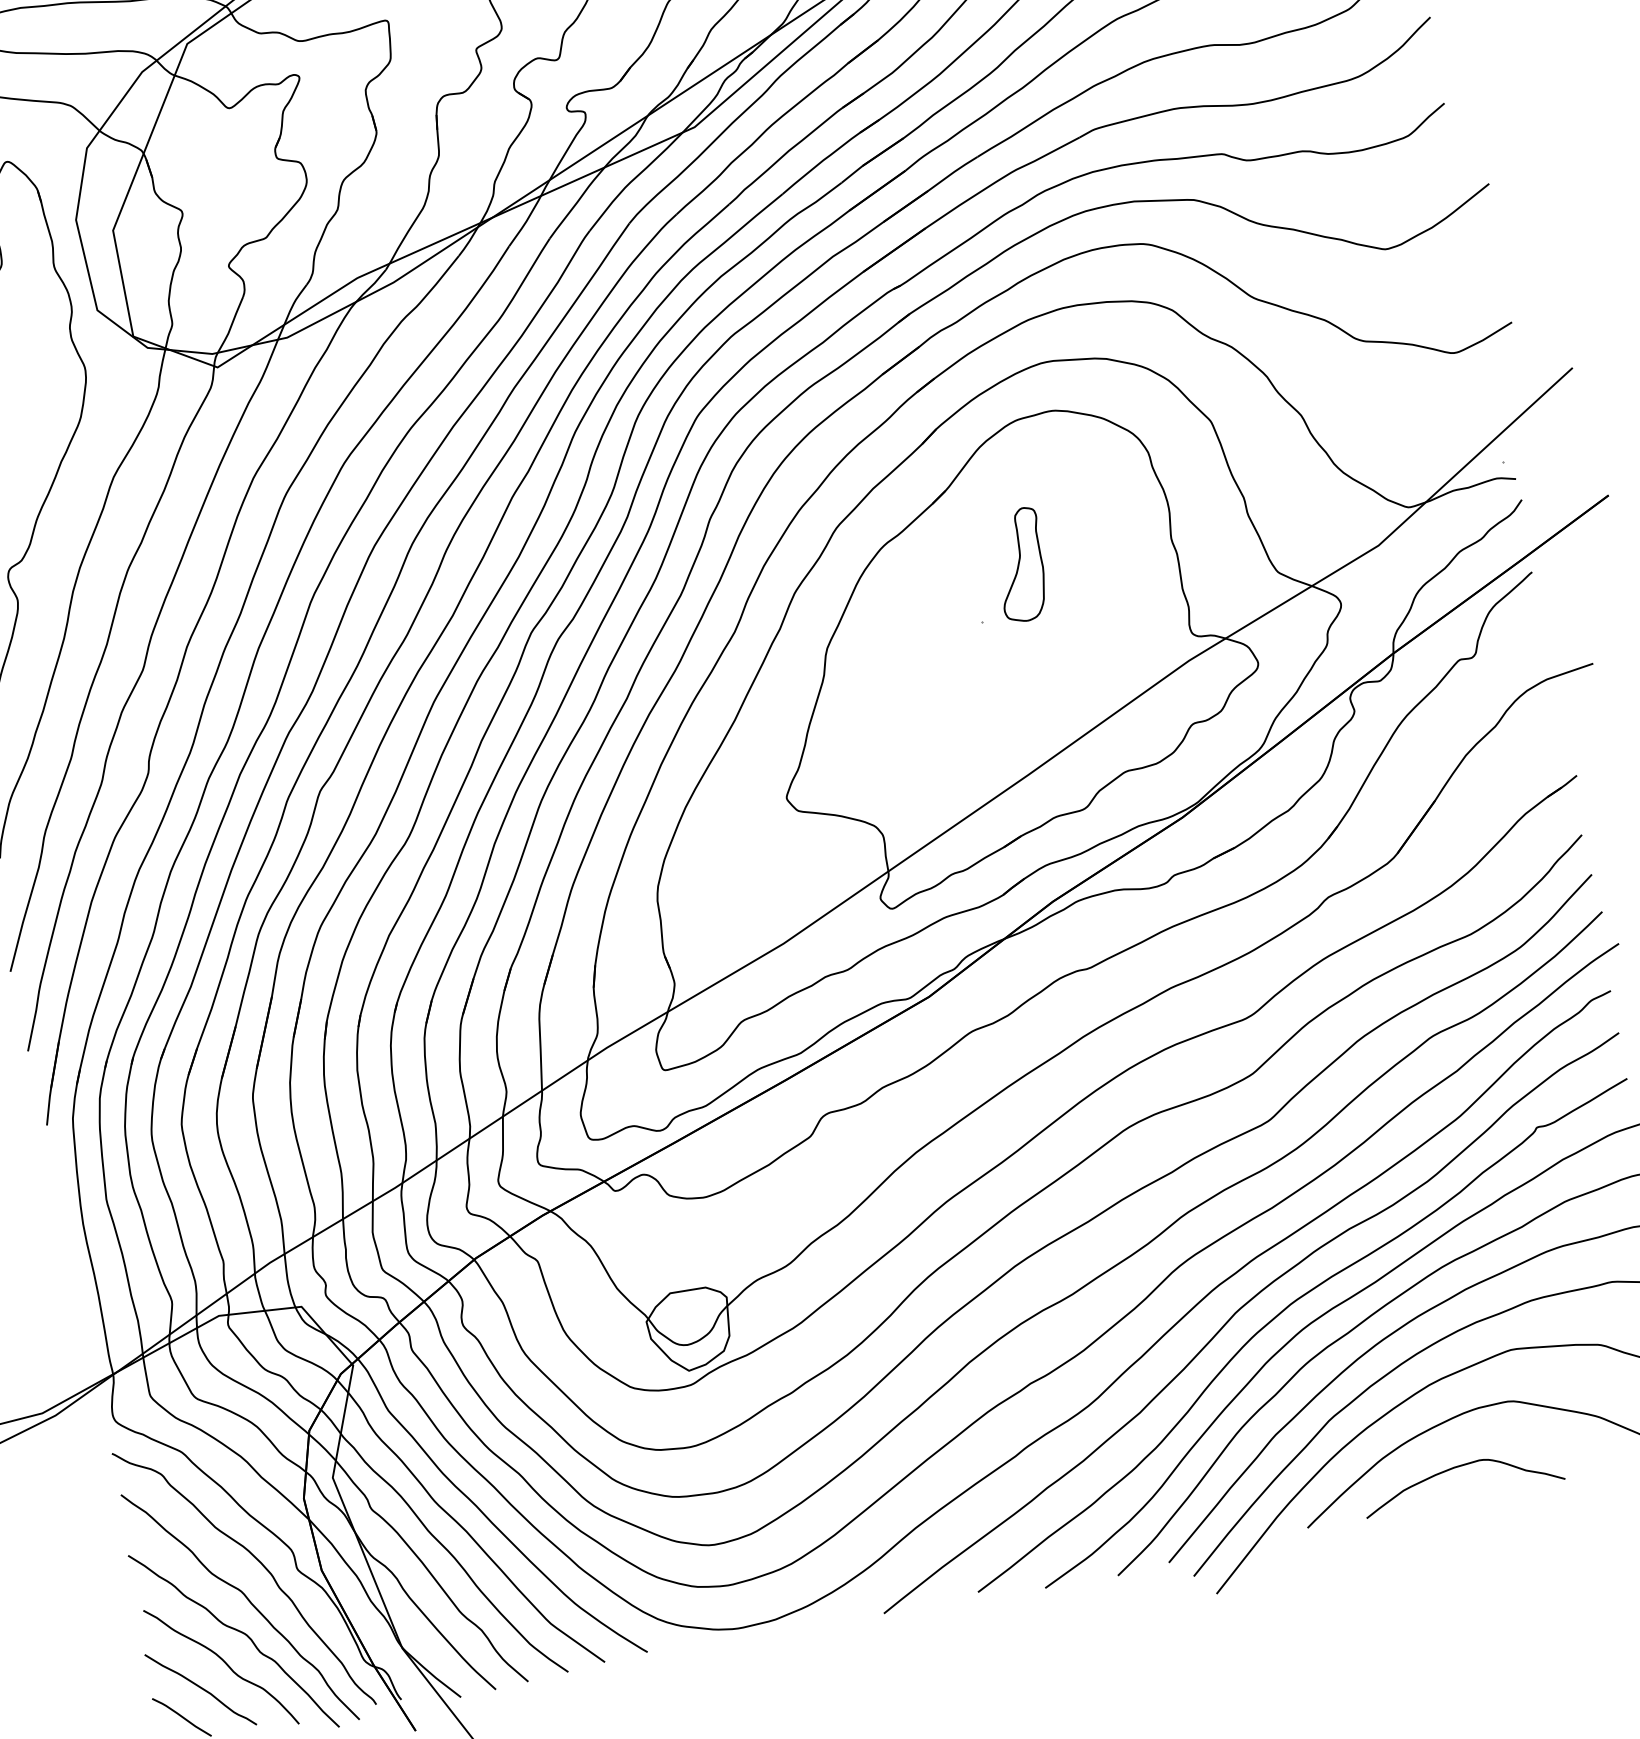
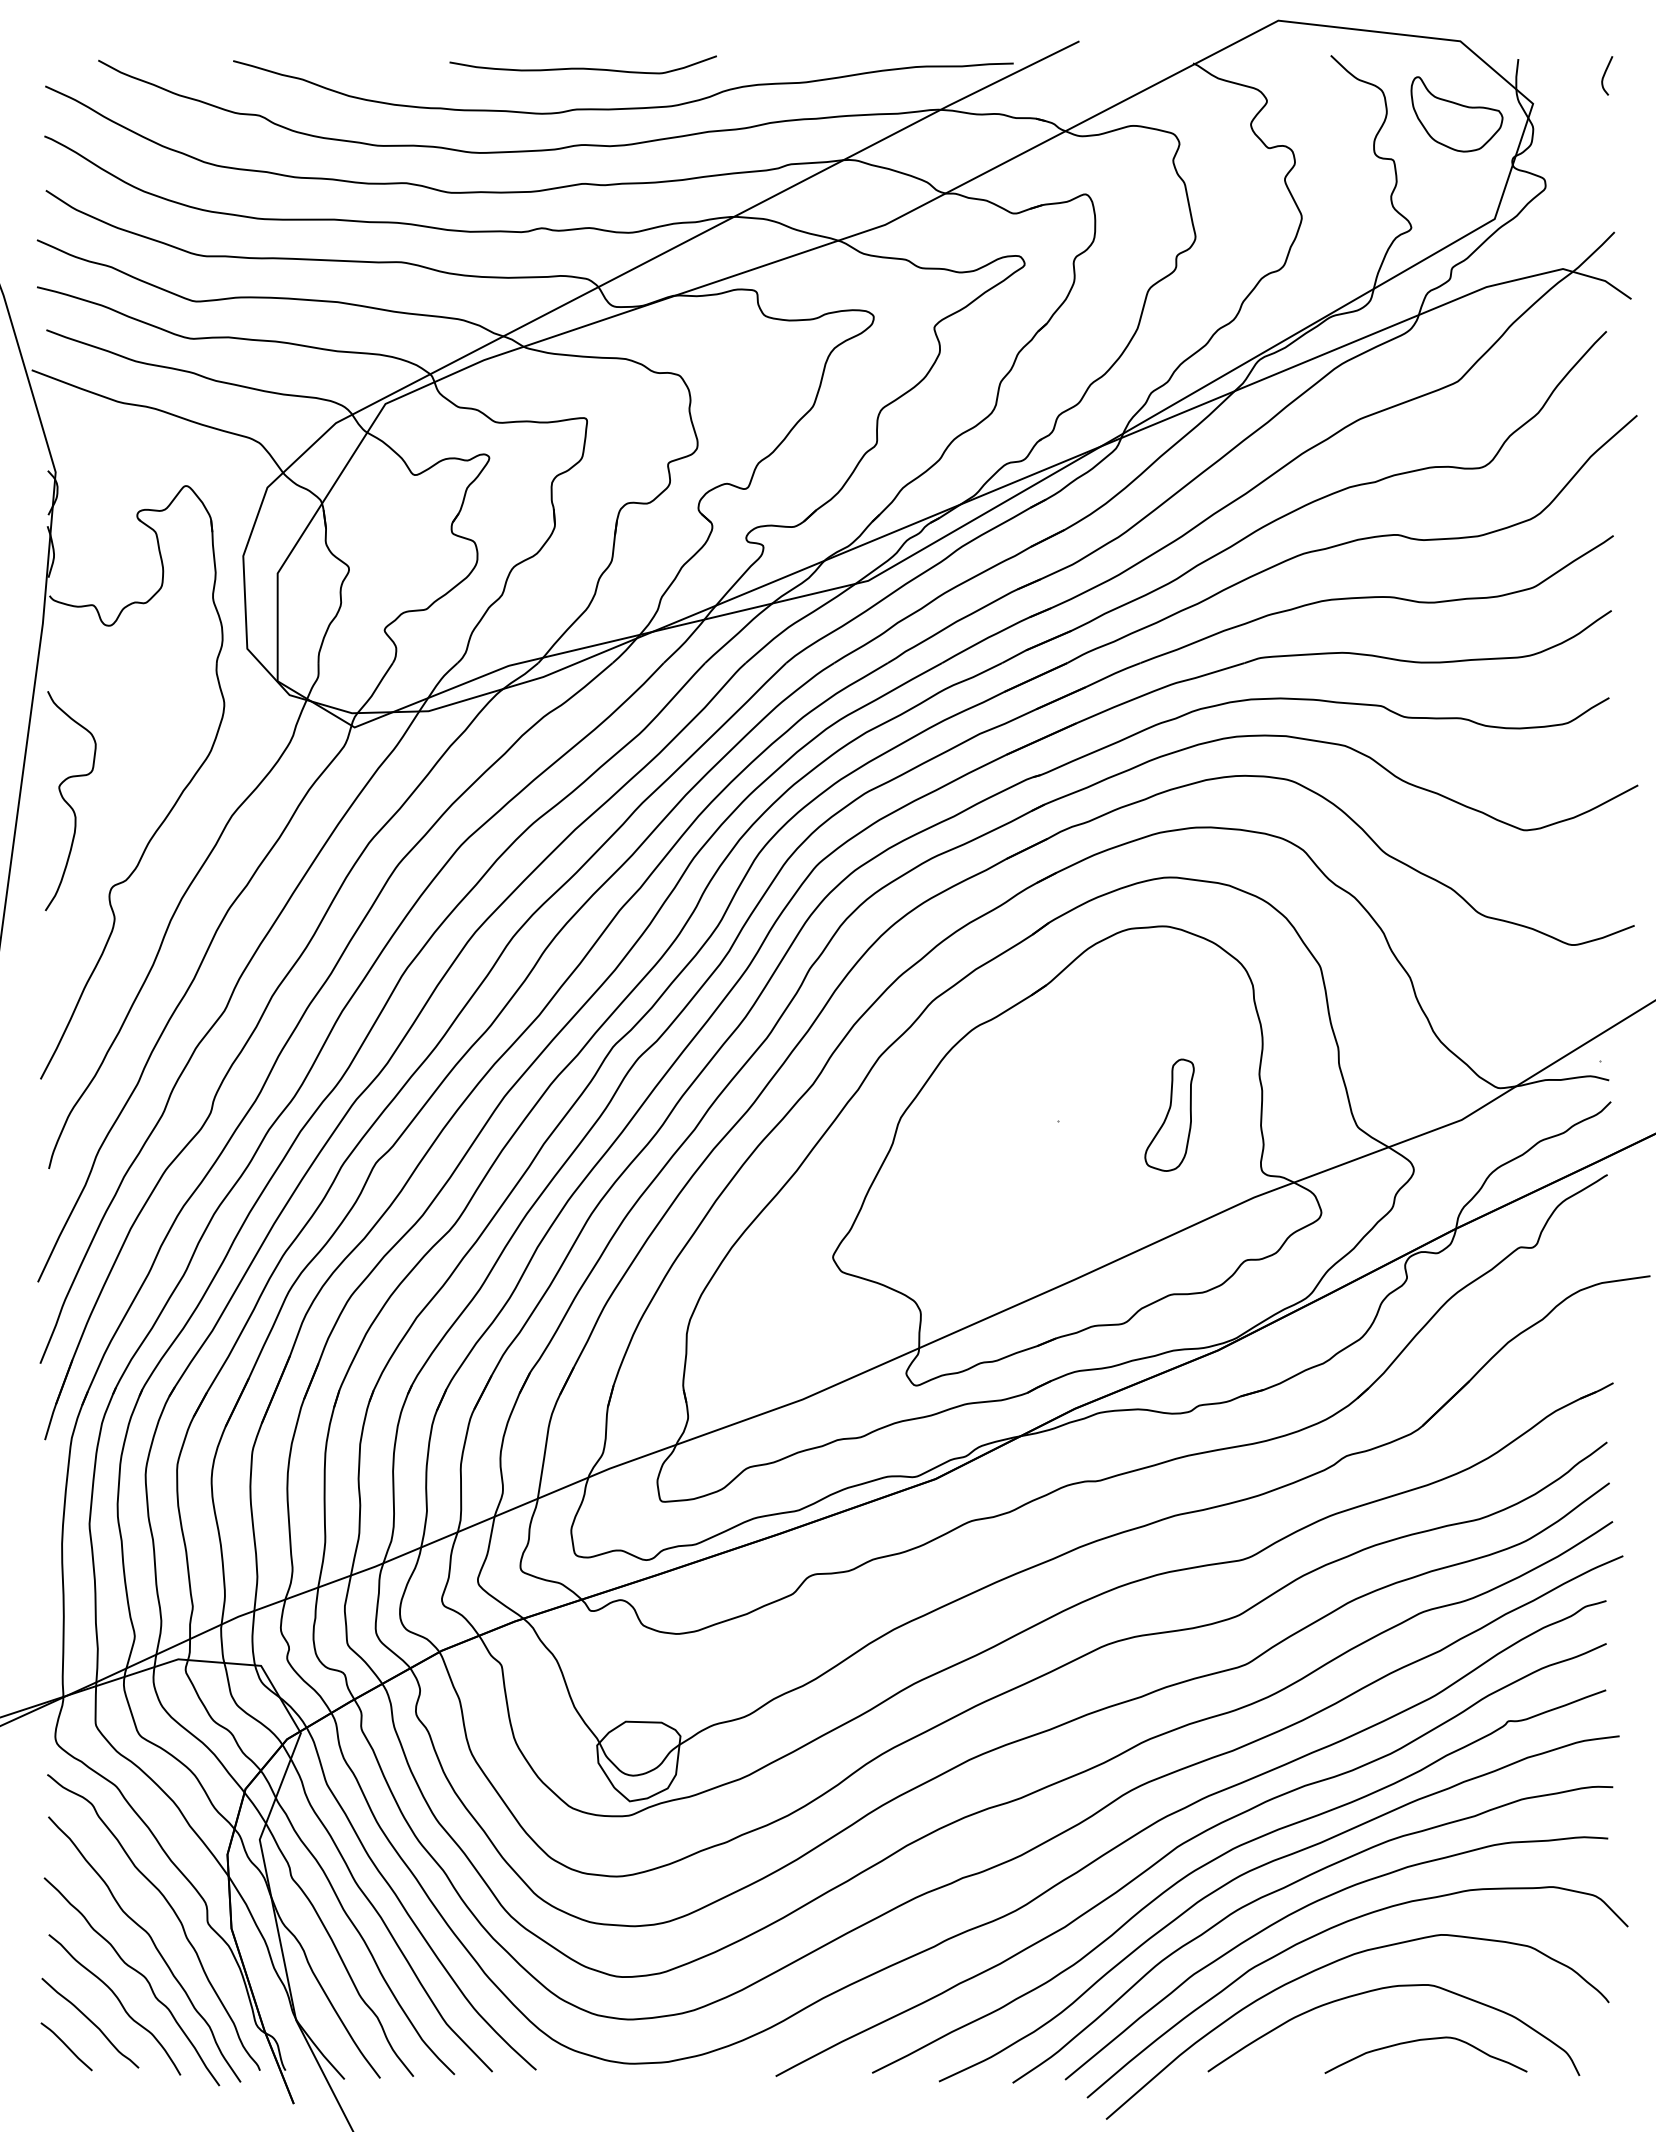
part: (1020, 564) -> (1169, 1114), moved
curve: (1459, 1467) -> (1425, 2040), moved

